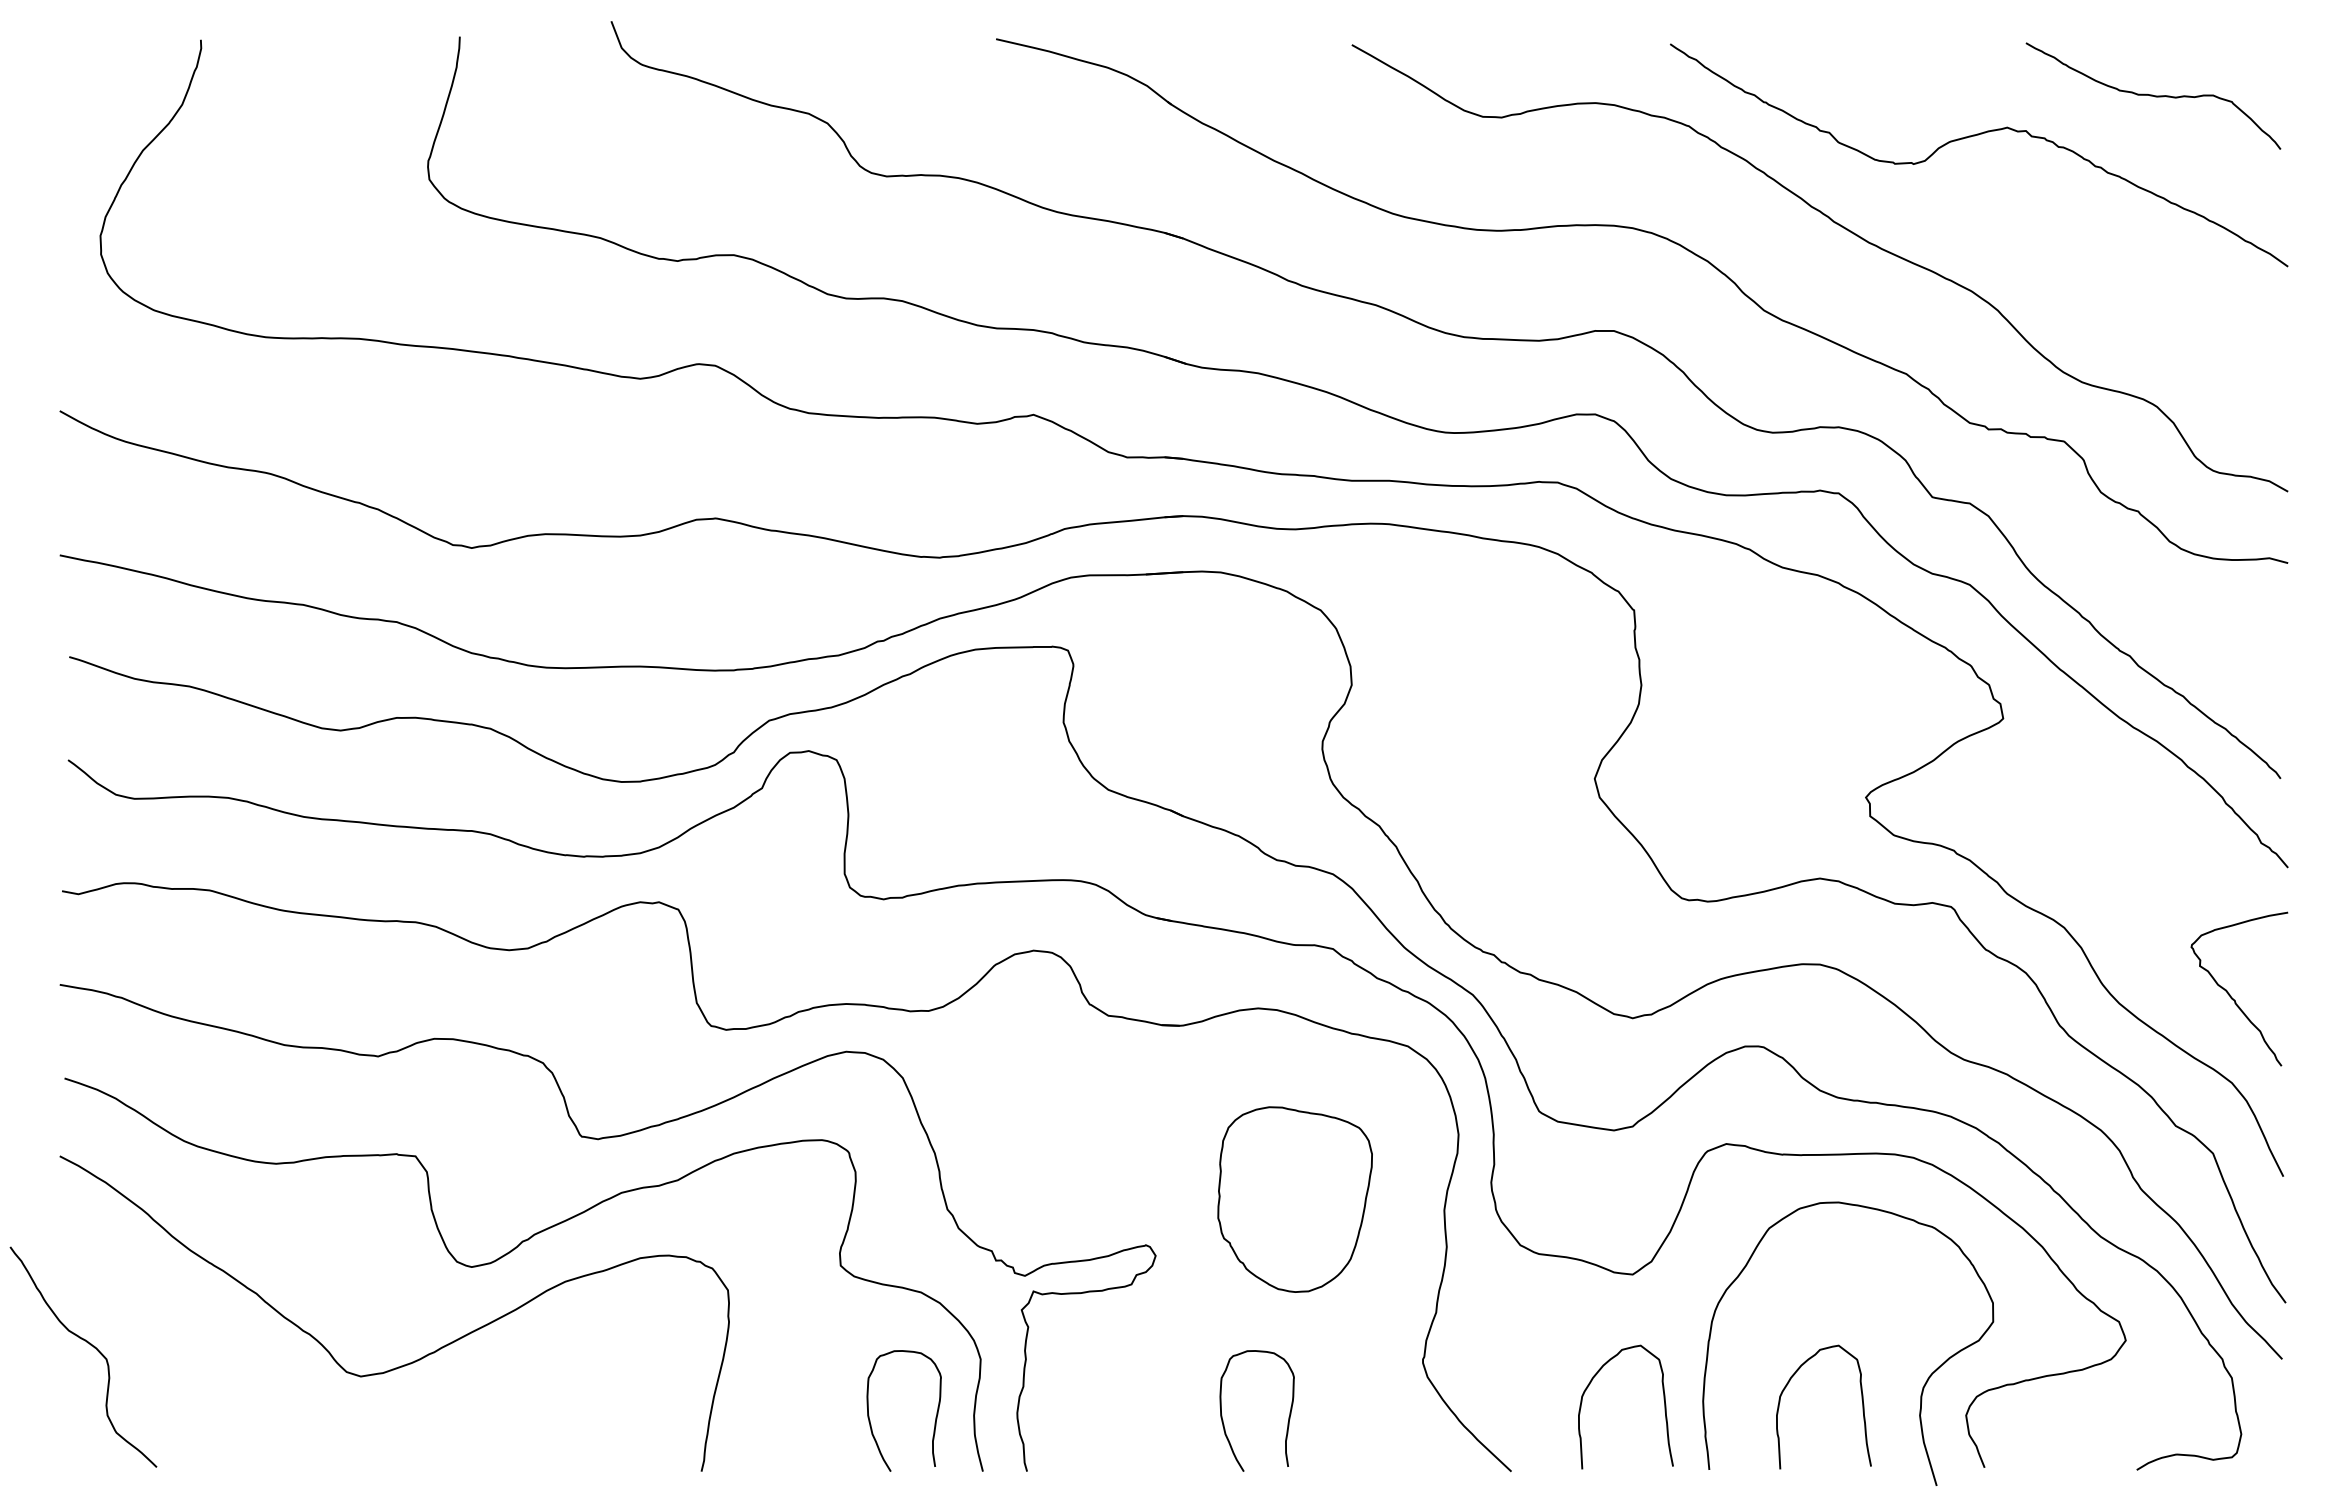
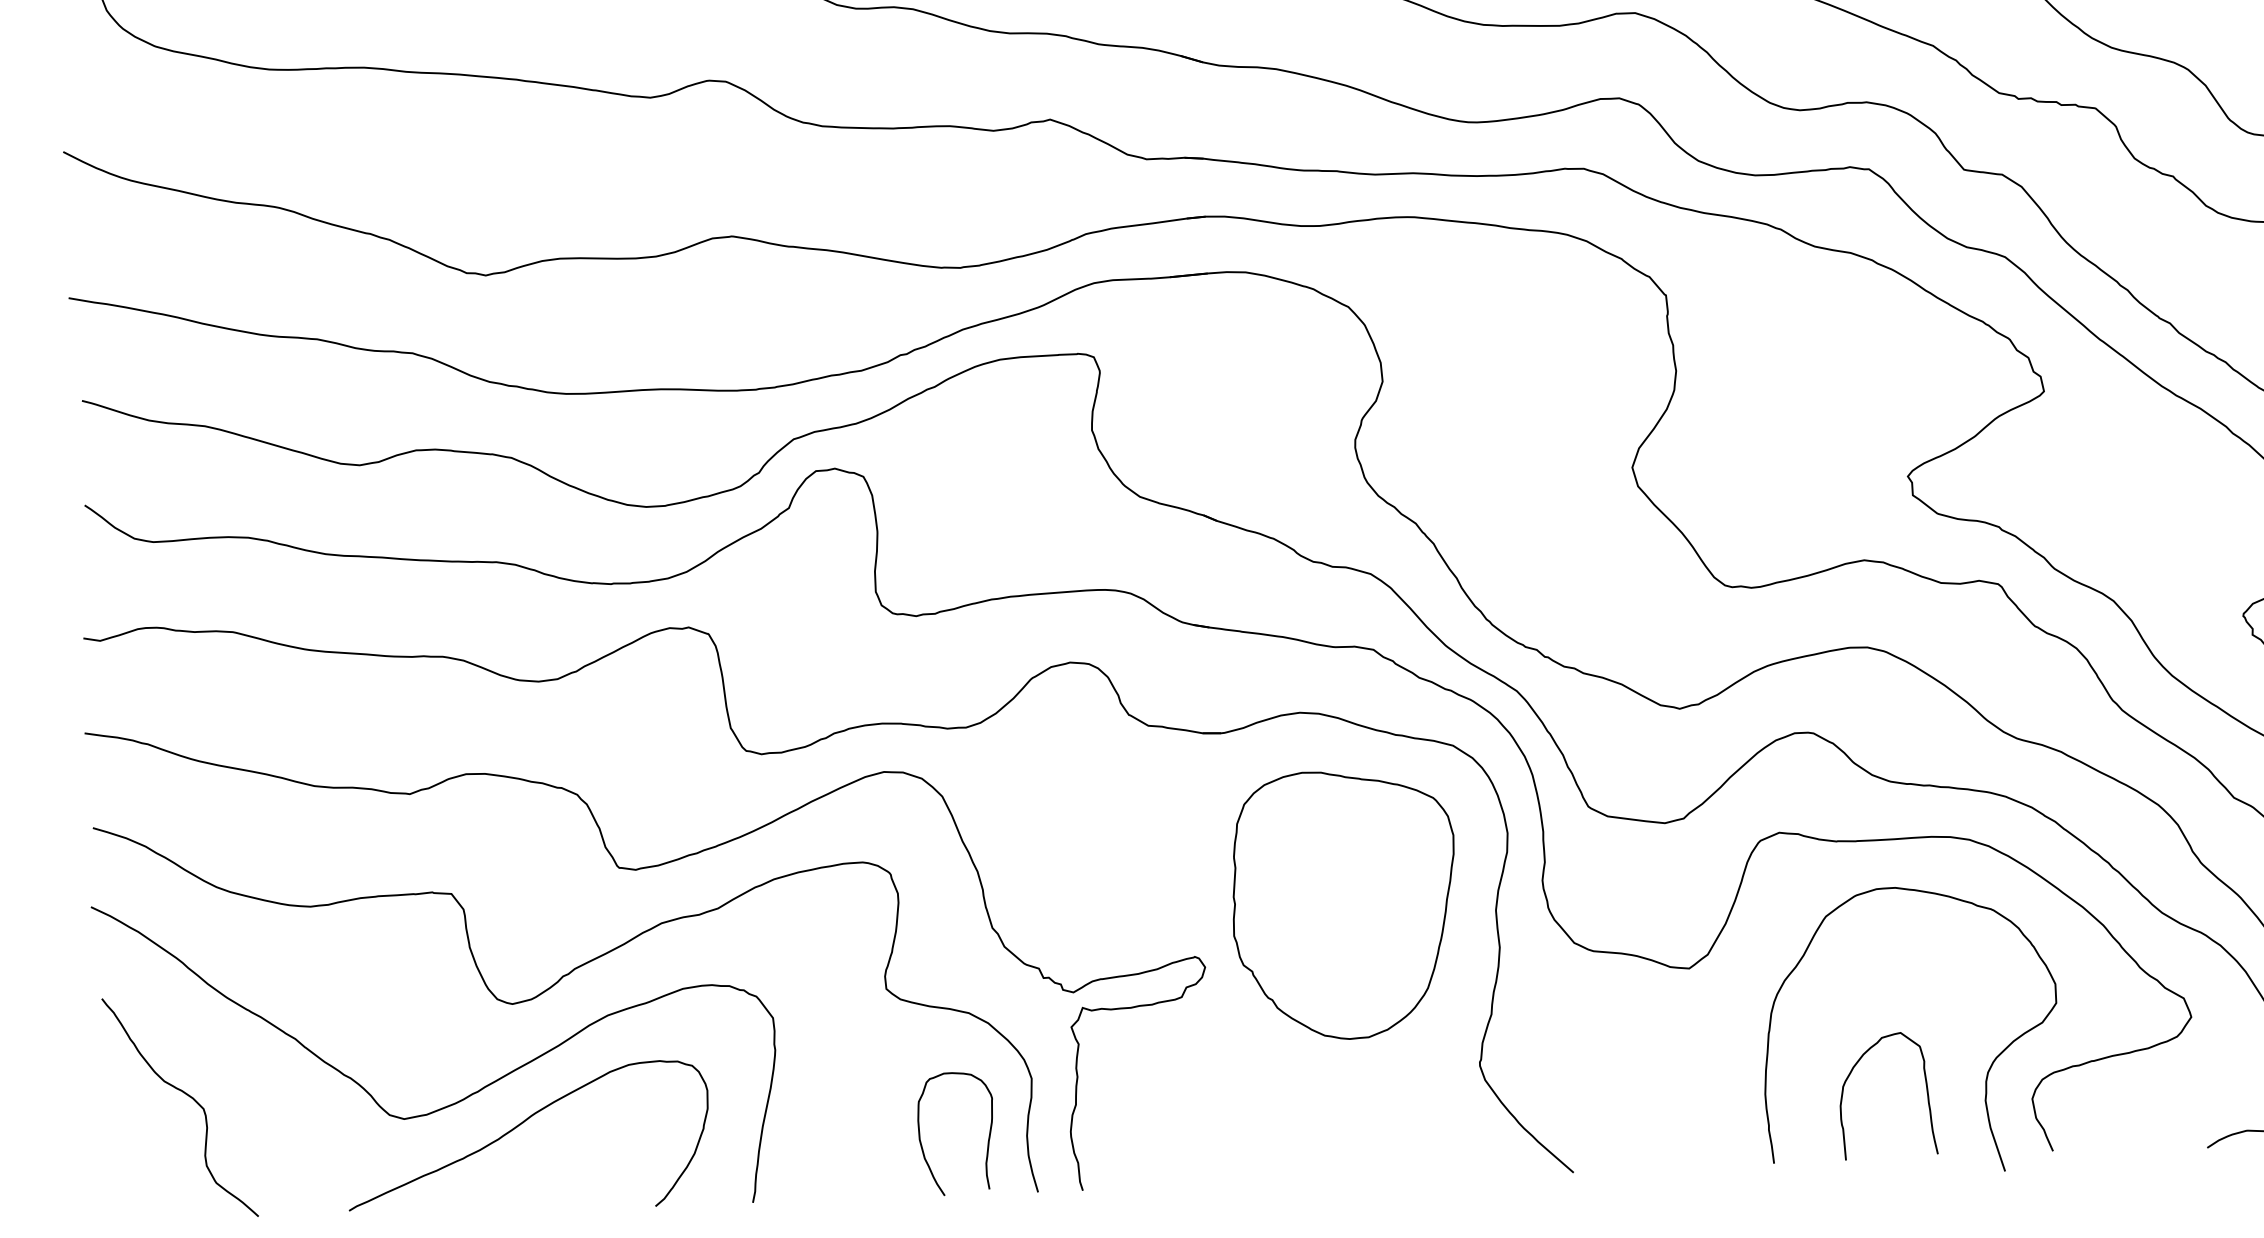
part: (1294, 1199) -> (1343, 905), size x1.43
curve: (91, 1346) -> (187, 1096), moved
curve: (474, 1387) -> (519, 1126), added
curve: (1663, 1399) -> (1725, 1093), removed
curve: (1288, 1416) -> (1345, 1125), removed

